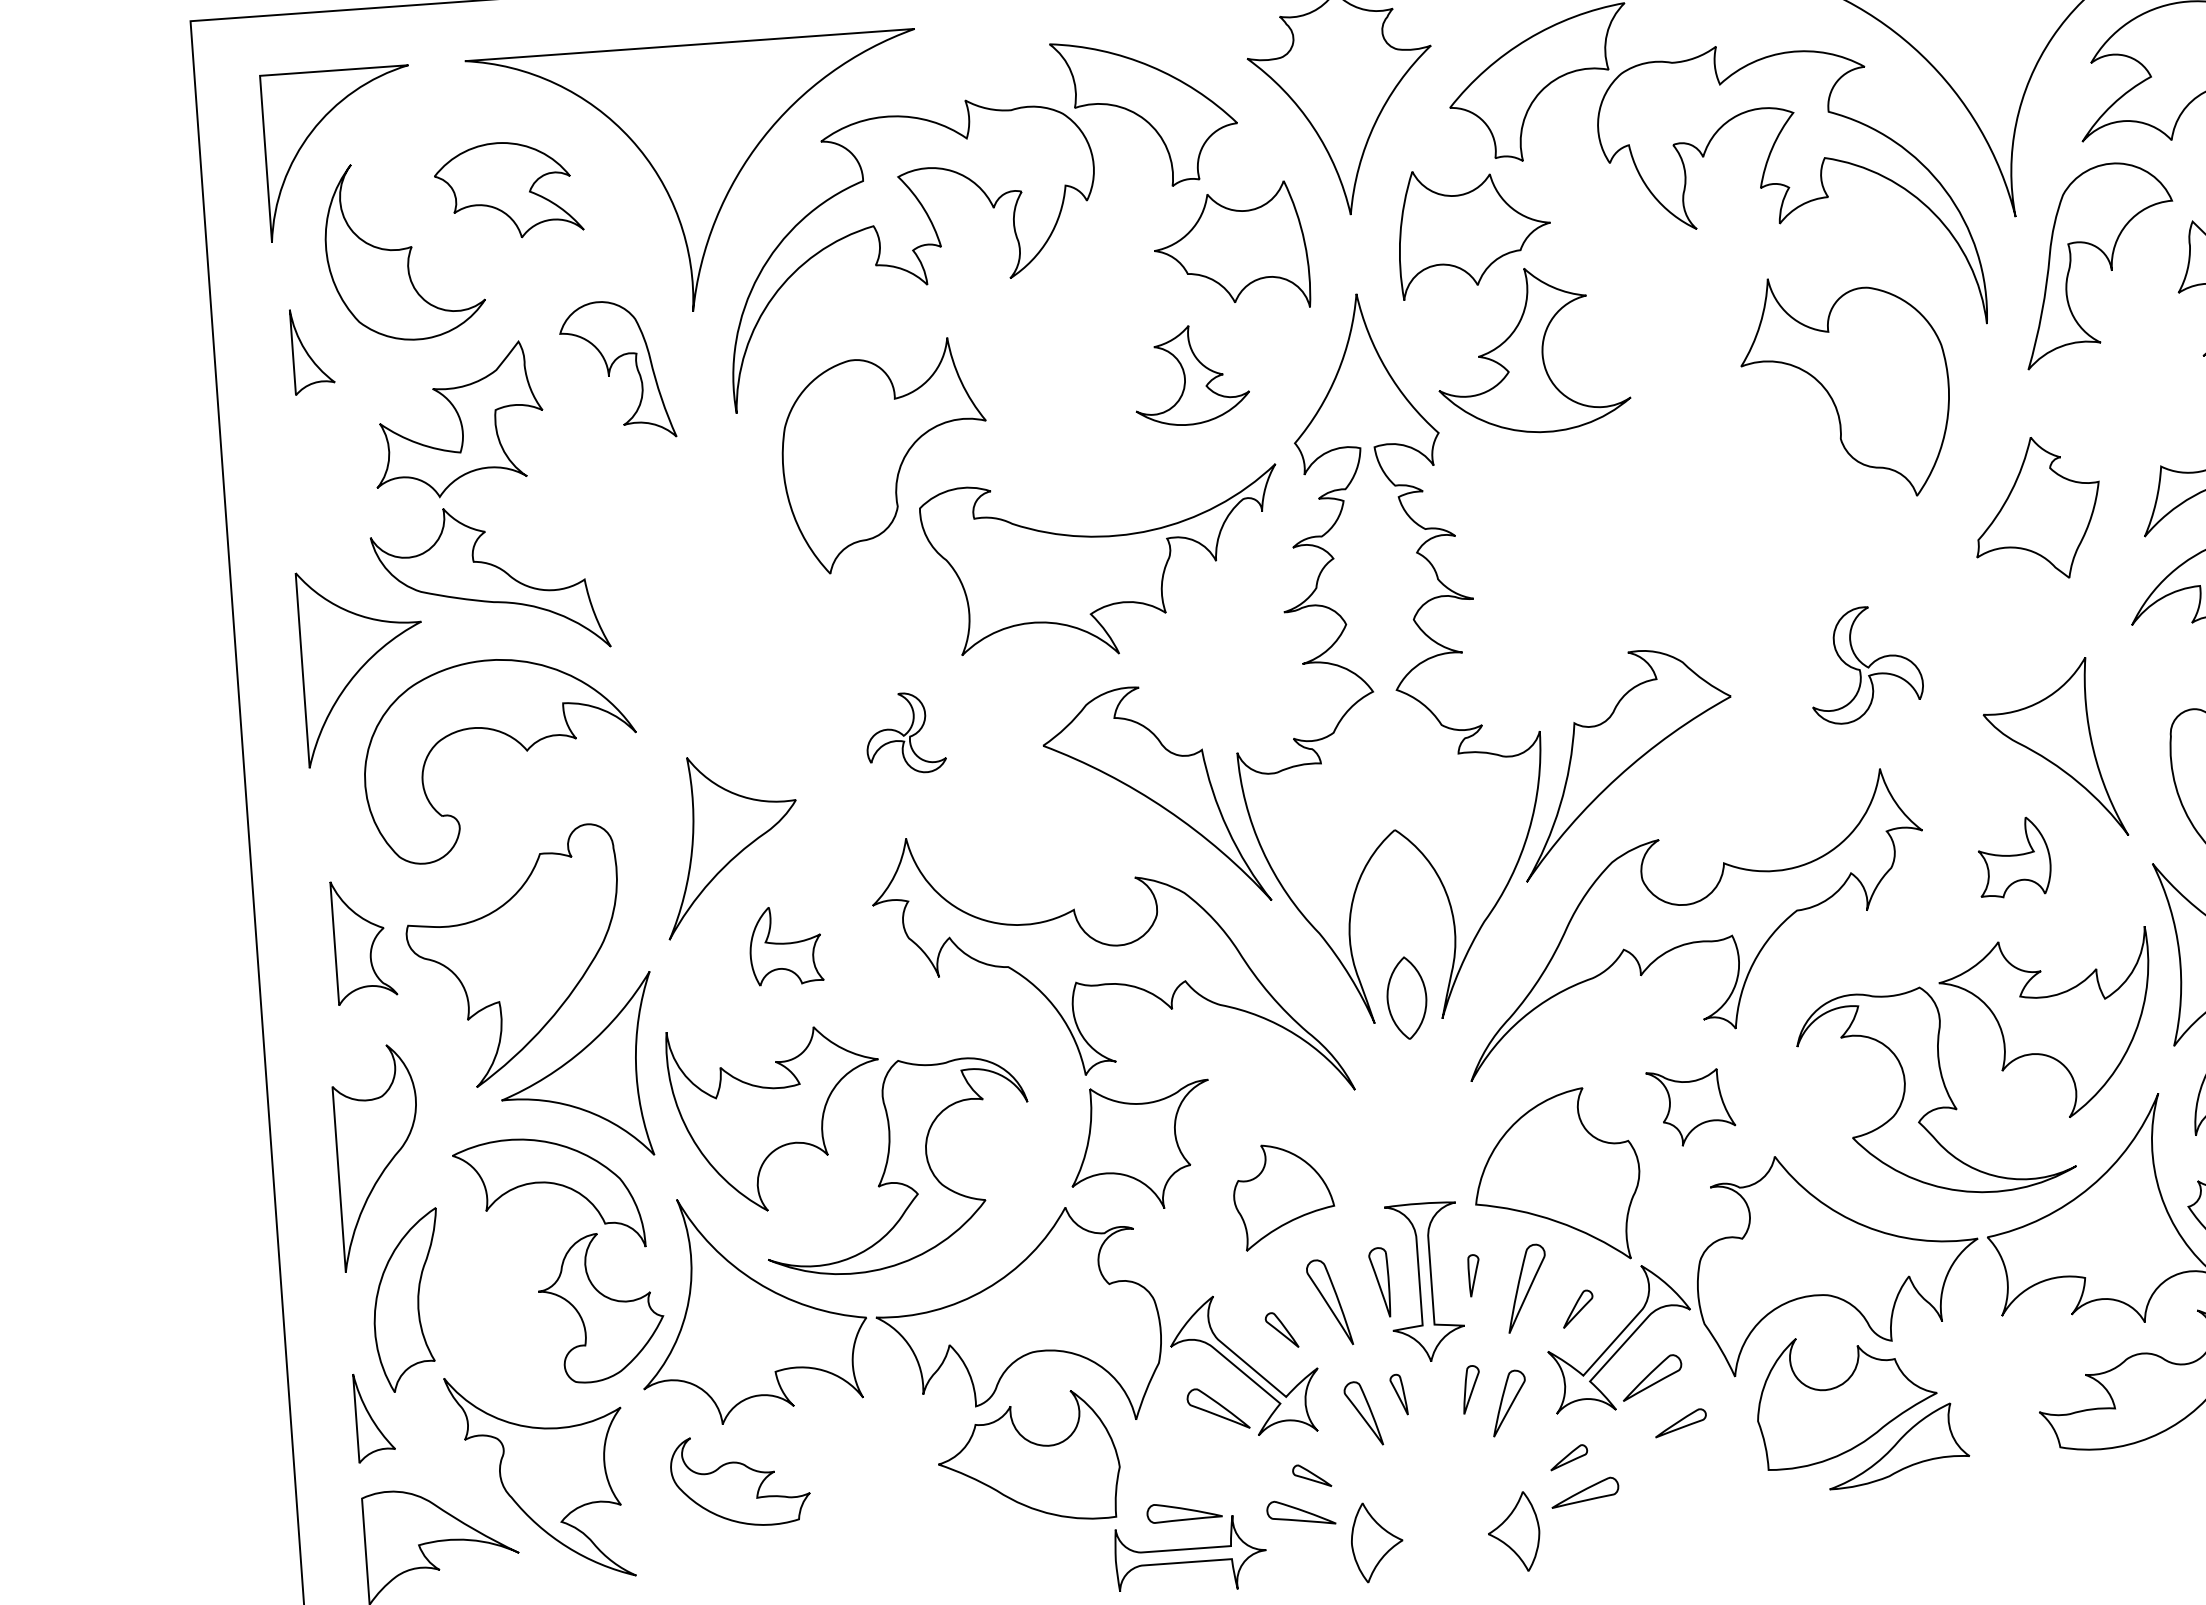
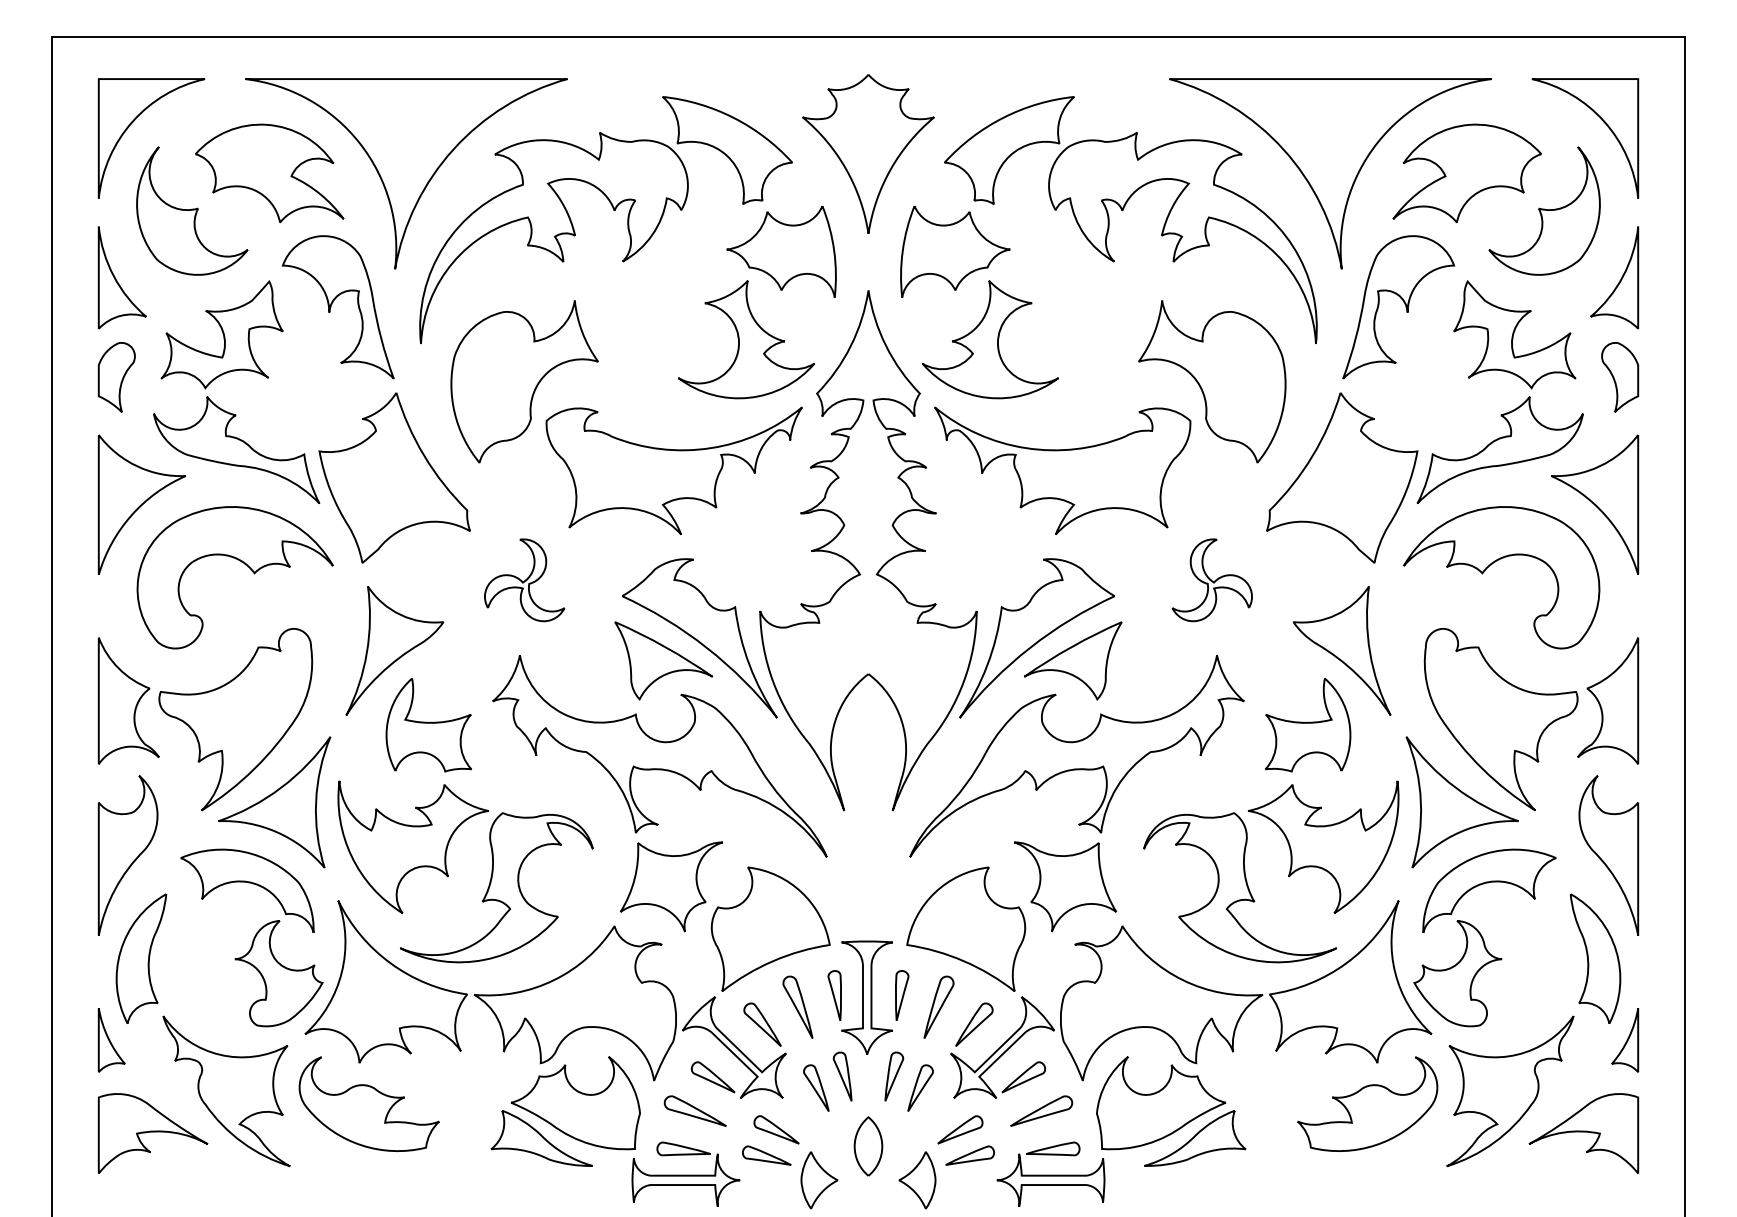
part: (507, 189) -> (269, 172), size x1.43
part: (311, 350) -> (121, 277), size x1.67
part: (616, 371) -> (337, 307), size x1.43
part: (1190, 374) -> (746, 339), size x1.67
part: (314, 490) -> (116, 377), added
part: (2037, 507) -> (1342, 477), size x1.67
part: (1645, 526) -> (1062, 470), added
part: (713, 602) -> (394, 477), added
part: (904, 733) -> (524, 580), size x1.43
part: (1679, 790) -> (1073, 660), added
part: (1107, 831) -> (663, 660), added
part: (2014, 857) -> (1308, 725), size x1.67
part: (363, 940) -> (128, 700), size x1.43
part: (785, 945) -> (428, 725), size x1.67
part: (1406, 998) -> (868, 1146), moved
part: (1691, 1107) -> (1065, 886), size x1.67
part: (1283, 1195) -> (770, 928), size x1.67
part: (1474, 1275) -> (902, 995), size x1.67
part: (1578, 1308) -> (974, 1024), size x1.67
part: (1281, 1330) -> (762, 1024), size x1.67
part: (1471, 1389) -> (894, 1076), size x1.43
part: (1398, 1394) -> (842, 1076), size x1.67
part: (1680, 1422) -> (1041, 1110), size x1.67
part: (1569, 1456) -> (960, 1129), size x1.67
part: (1195, 1457) -> (694, 1110), added
part: (1311, 1475) -> (776, 1129), size x1.67
part: (739, 1479) -> (368, 1103), size x1.43
part: (1699, 1509) -> (1050, 1173), added
part: (984, 1511) -> (541, 1138), added

